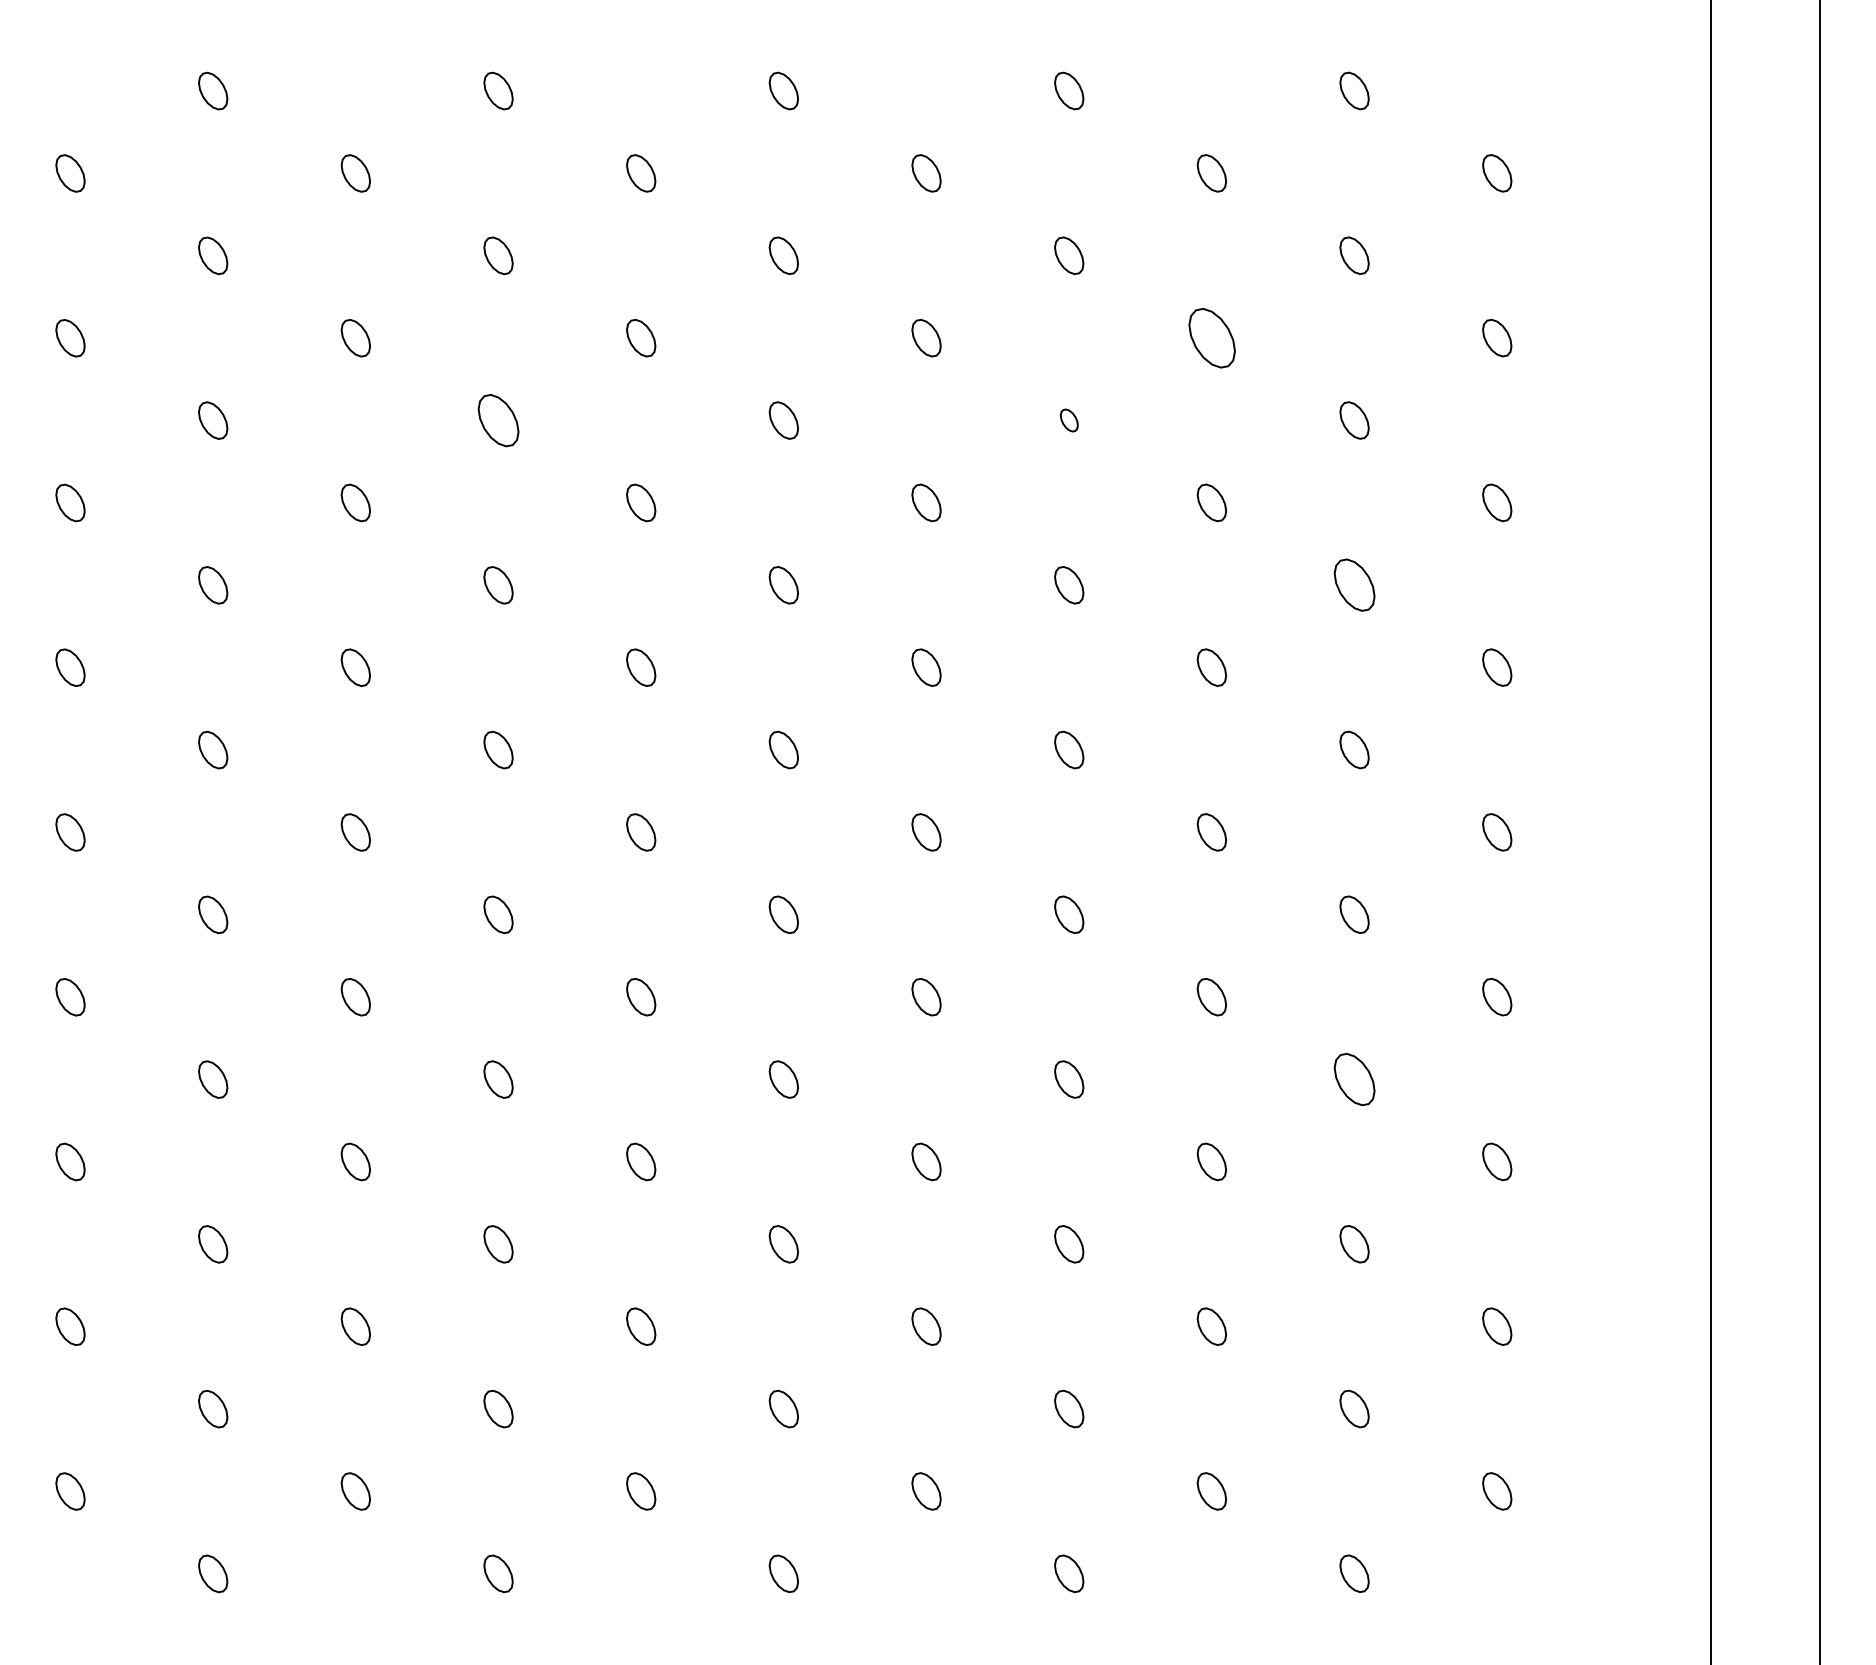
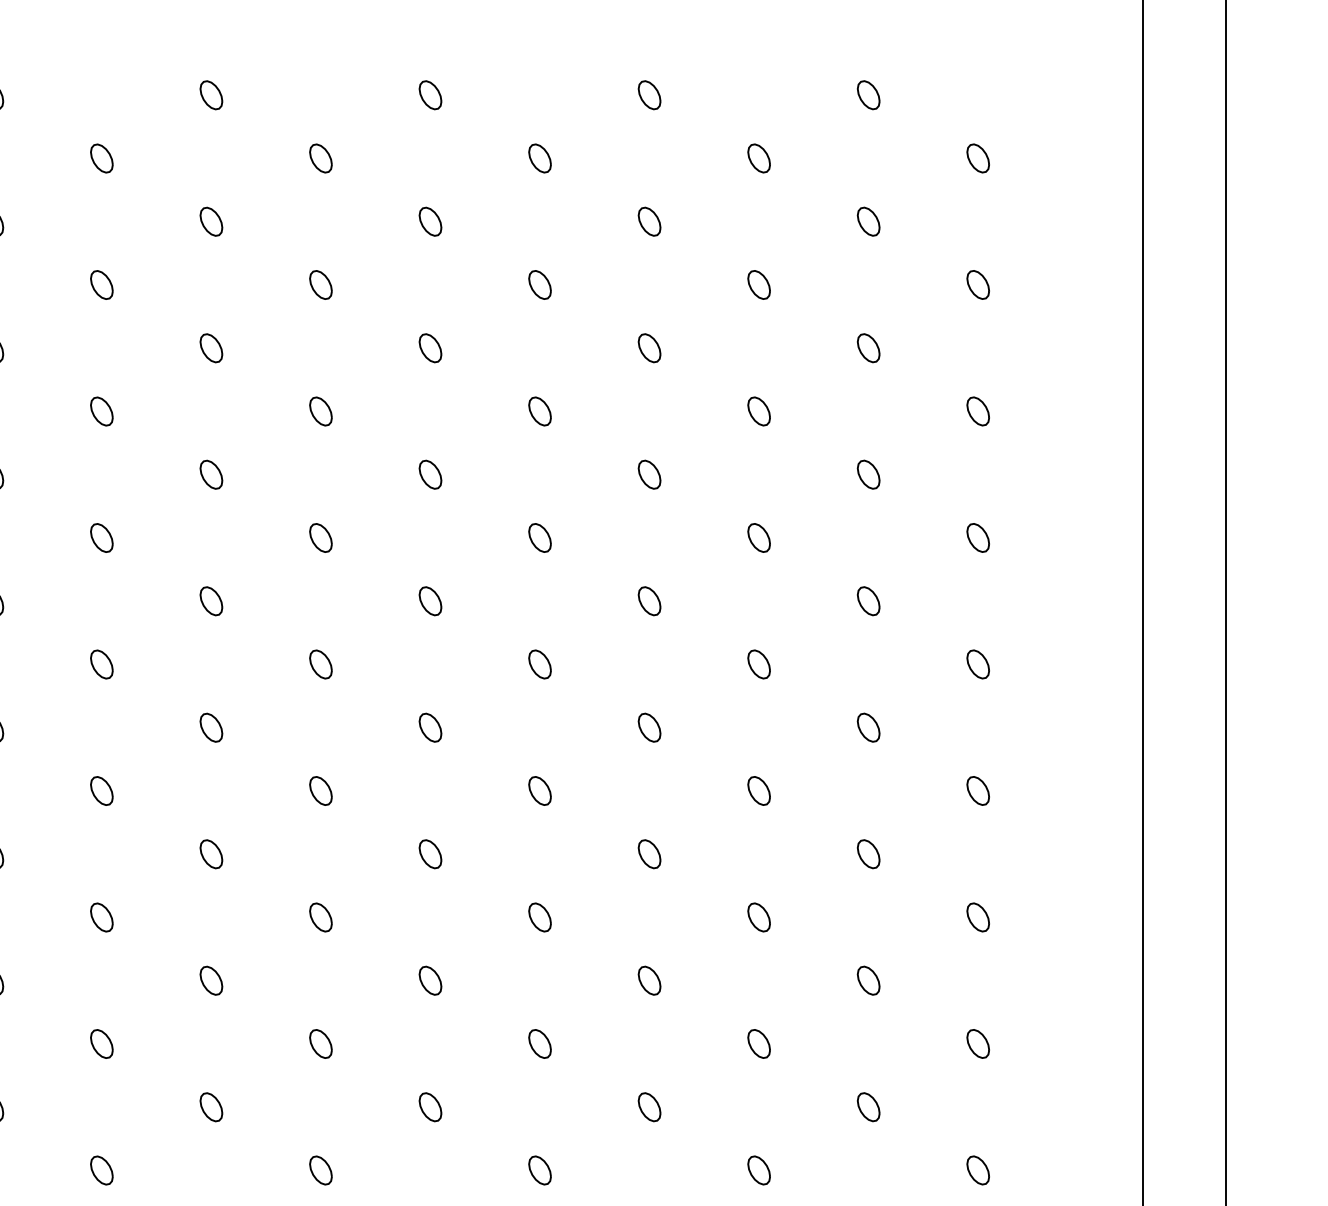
part: (1211, 337) -> (758, 284), size x0.62
part: (498, 420) -> (211, 348), size x0.71
part: (1069, 420) -> (649, 348), size x1.67
part: (1354, 585) -> (868, 474), size x0.71
part: (1354, 1079) -> (868, 854), size x0.71

